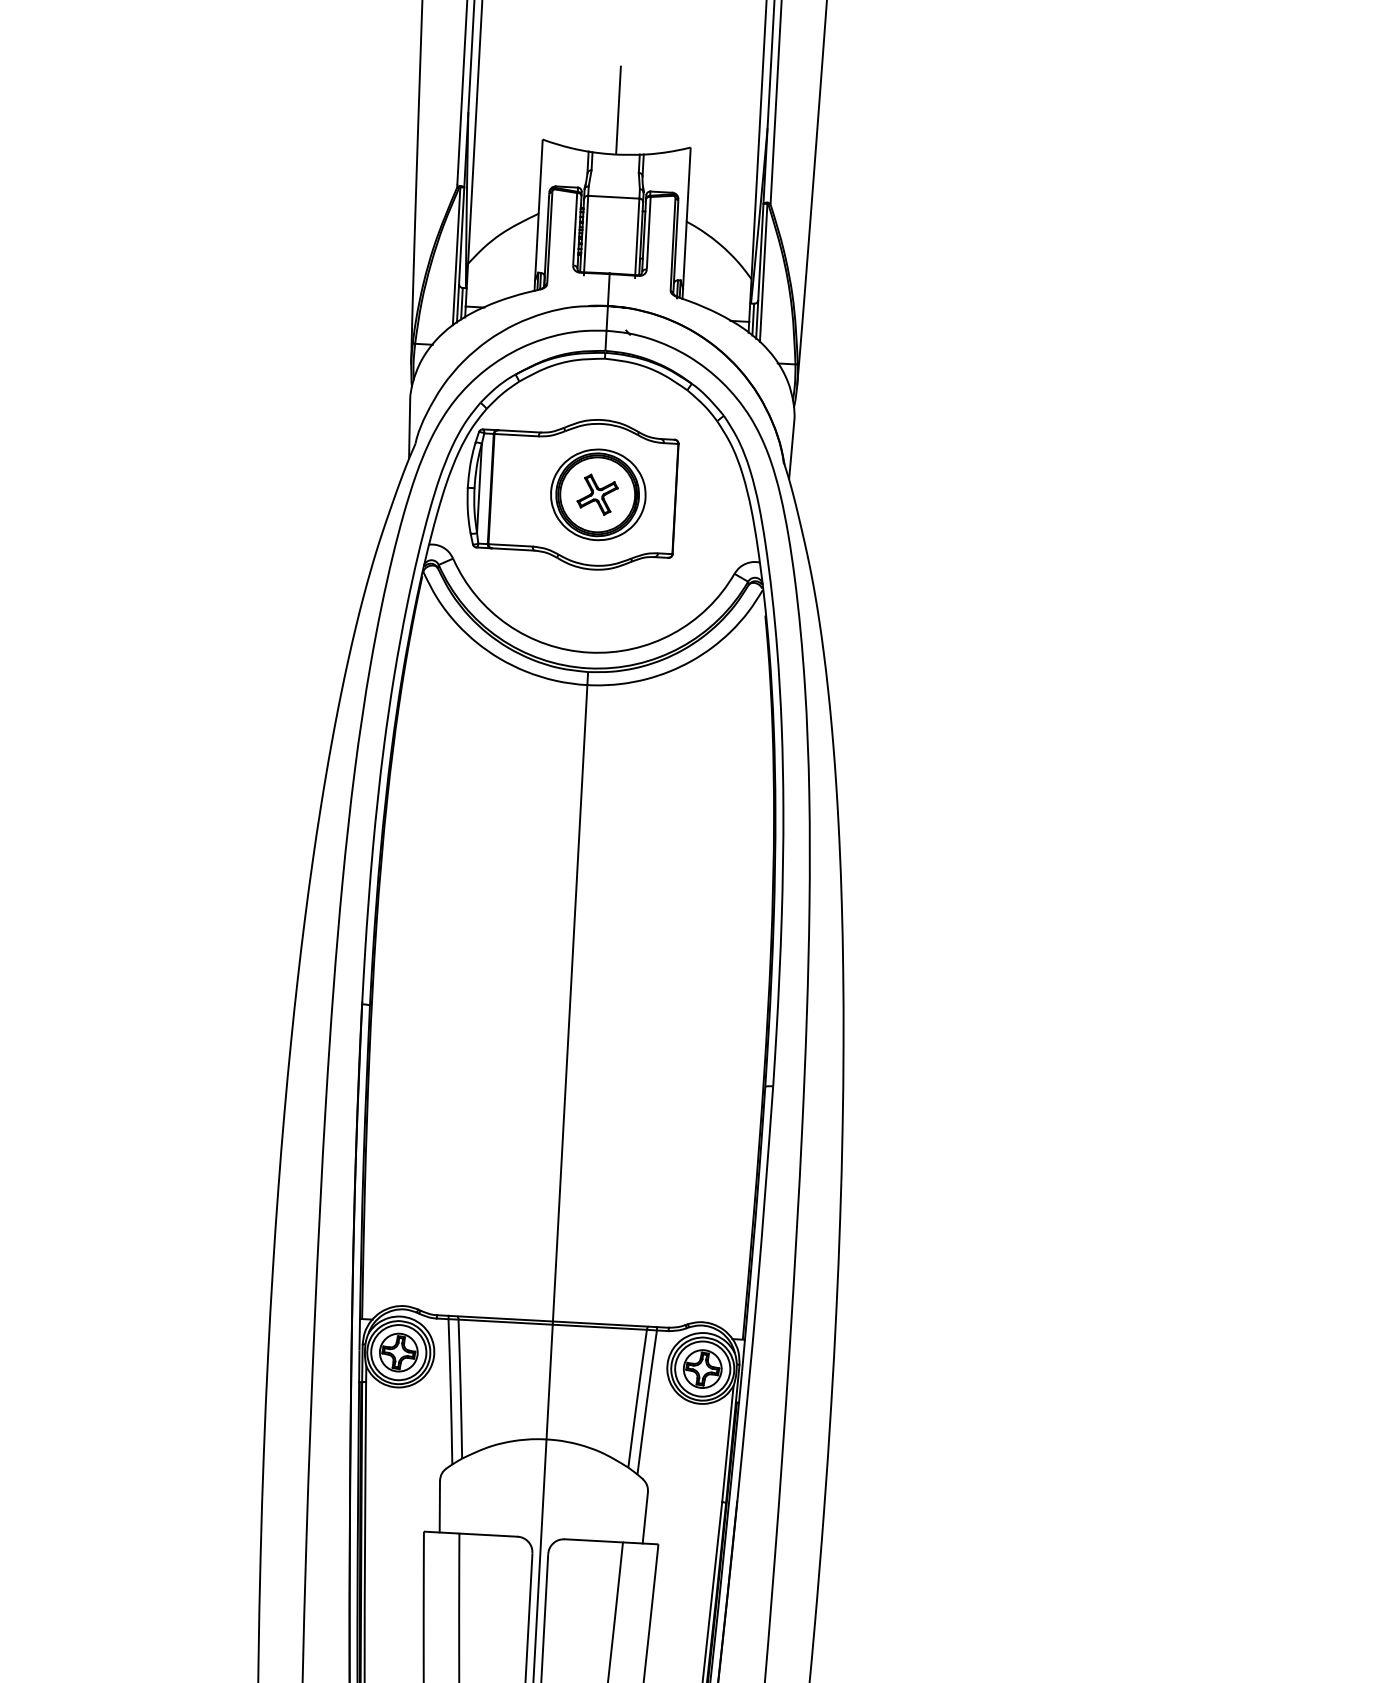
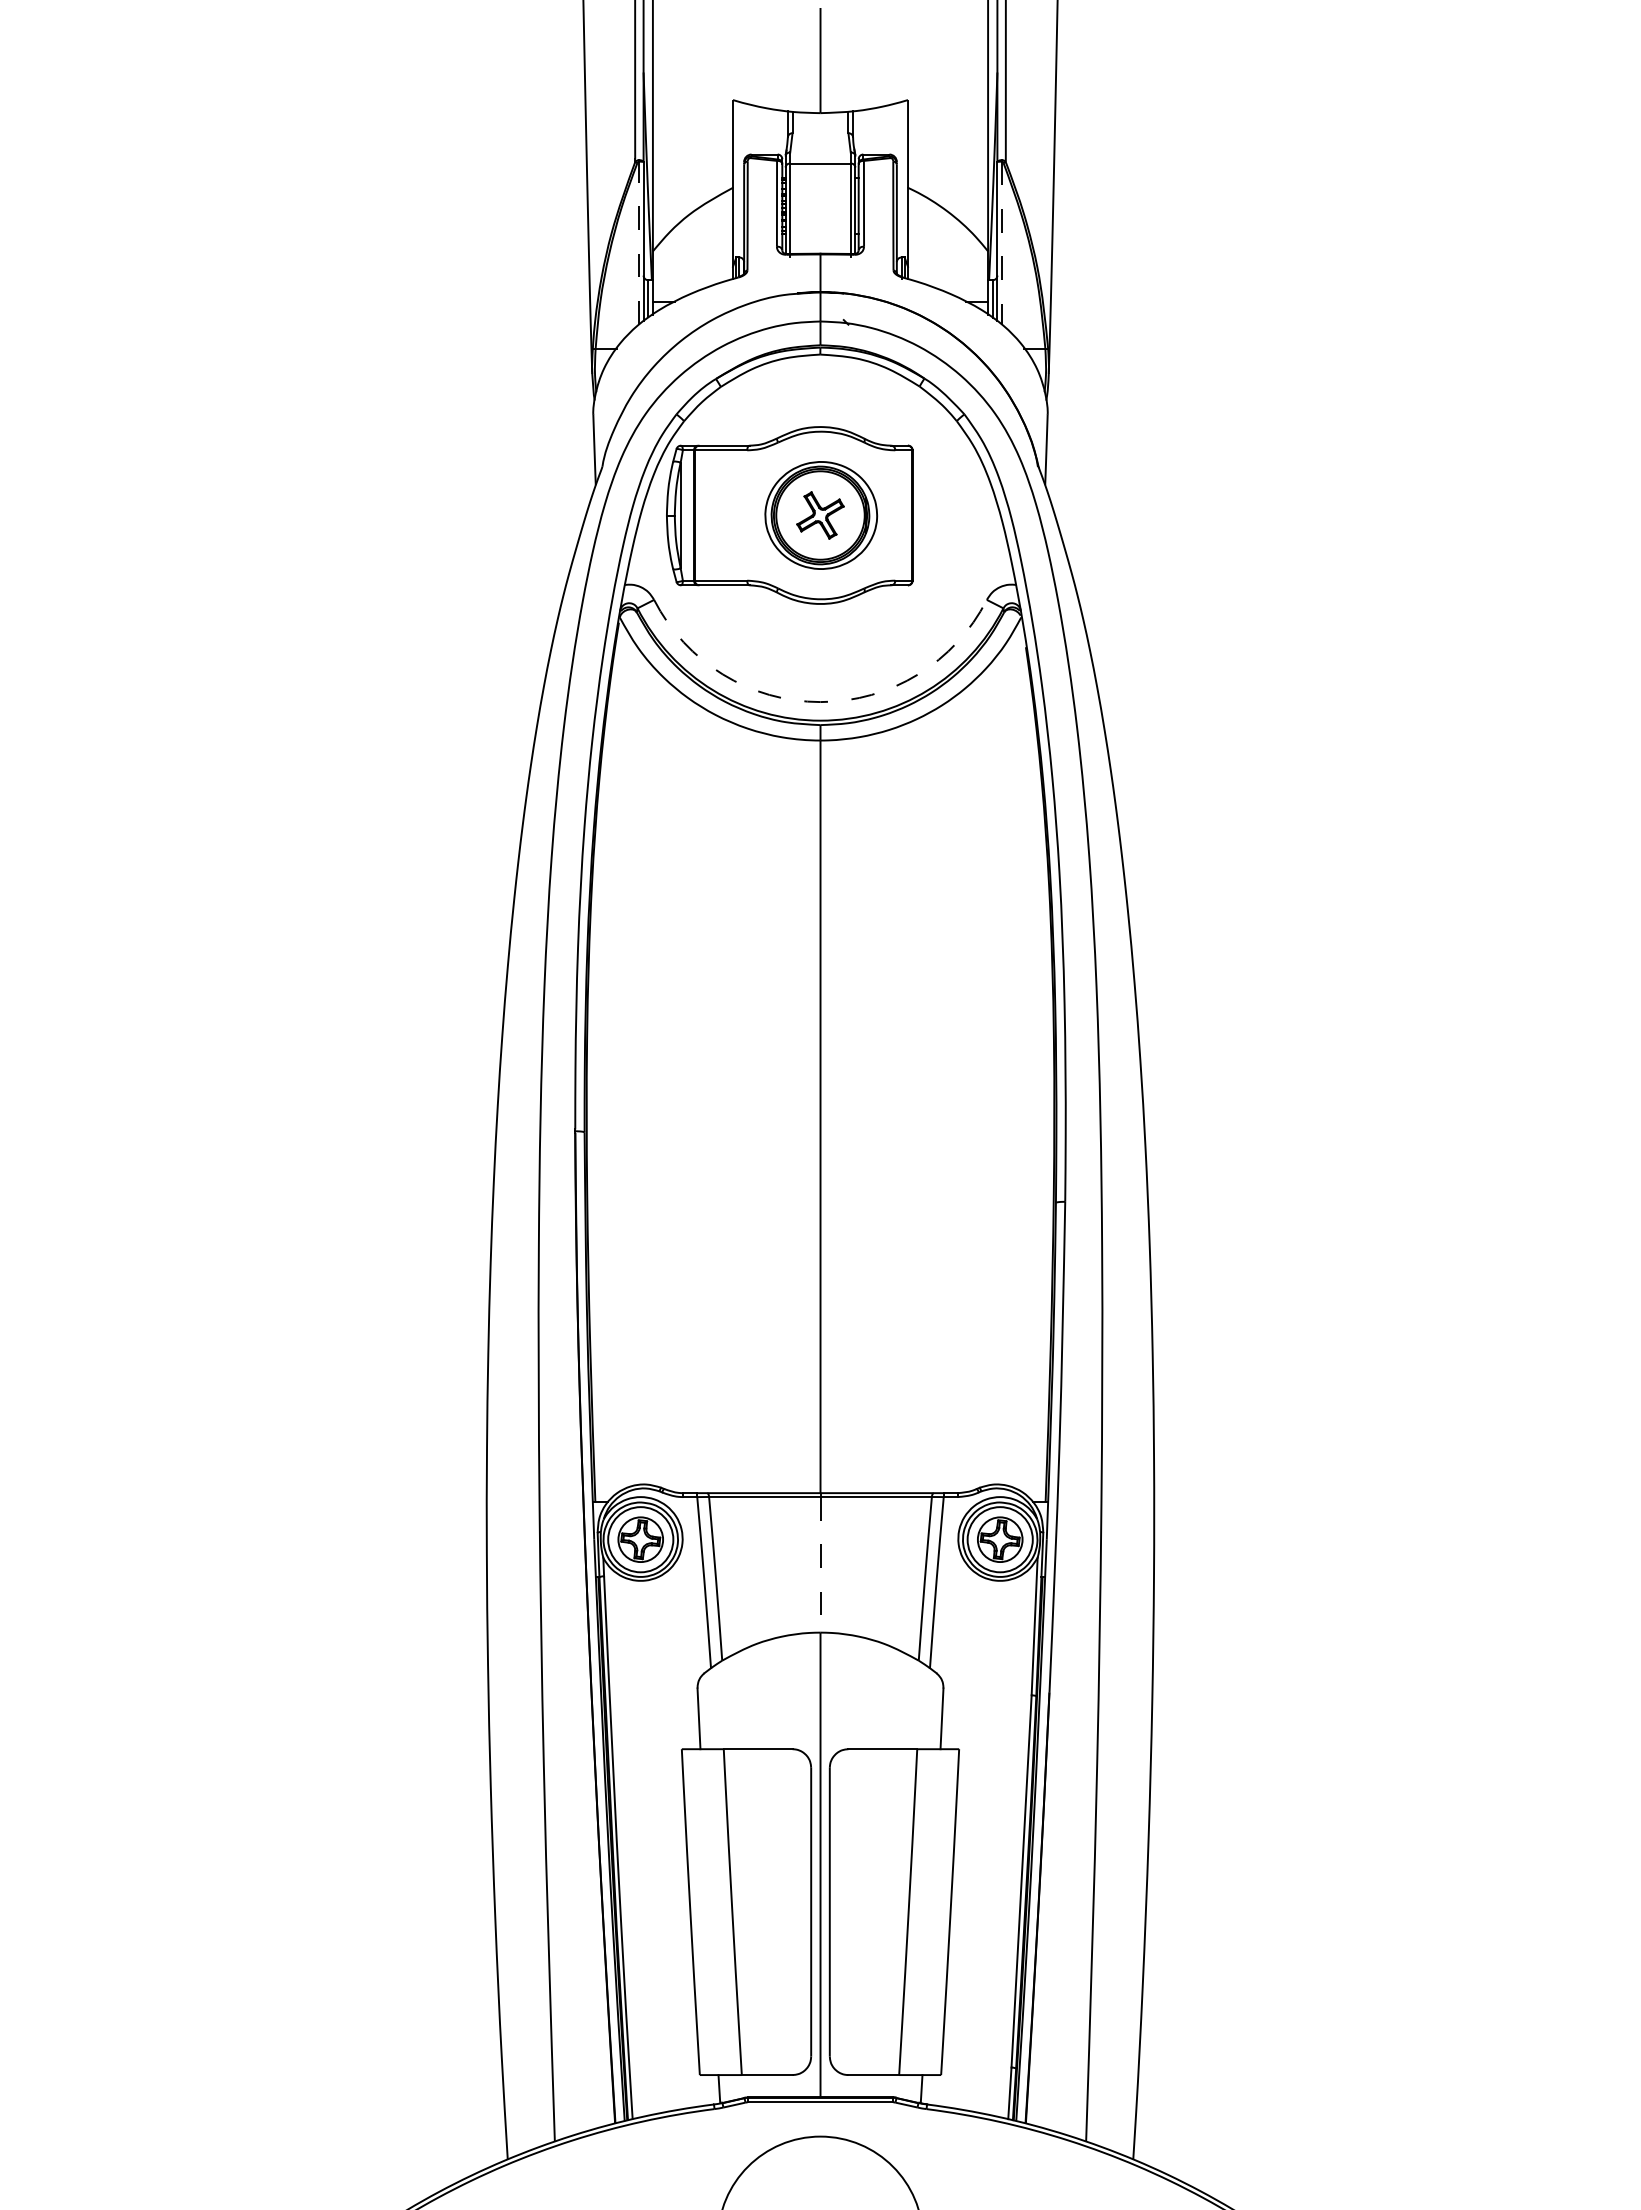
line: (456, 256) -> (638, 243), solid -> dashed
line: (764, 273) -> (1002, 243), solid -> dashed
arc: (589, 652) -> (820, 702), solid -> dashed
line: (549, 1381) -> (820, 1564), solid -> dashed

